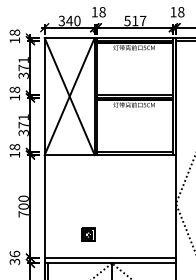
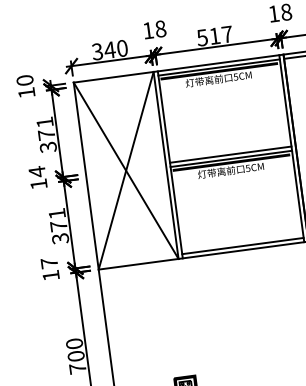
text: (14, 32) -> (24, 80), 18 -> 10
text: (14, 89) -> (36, 171), 18 -> 14
text: (14, 147) -> (48, 263), 18 -> 17

